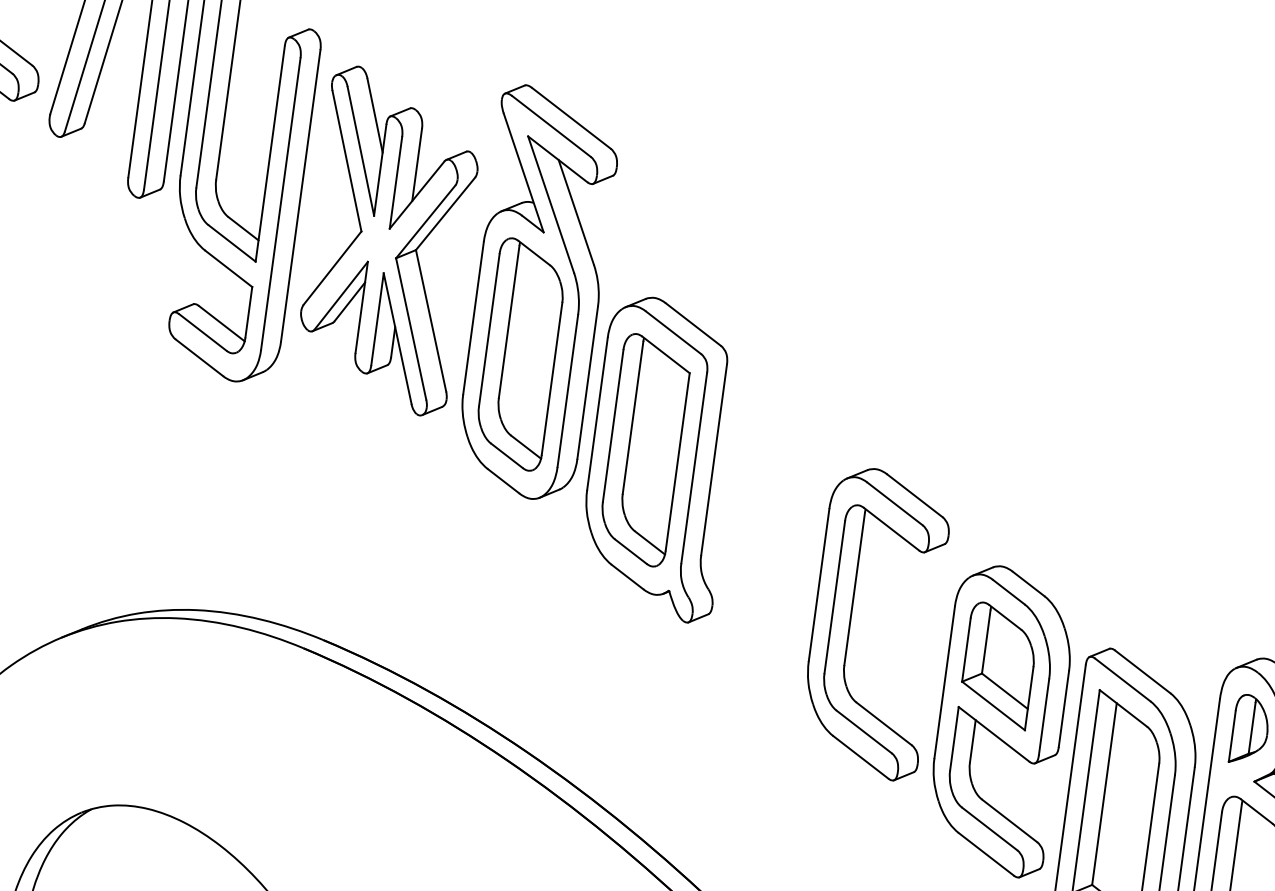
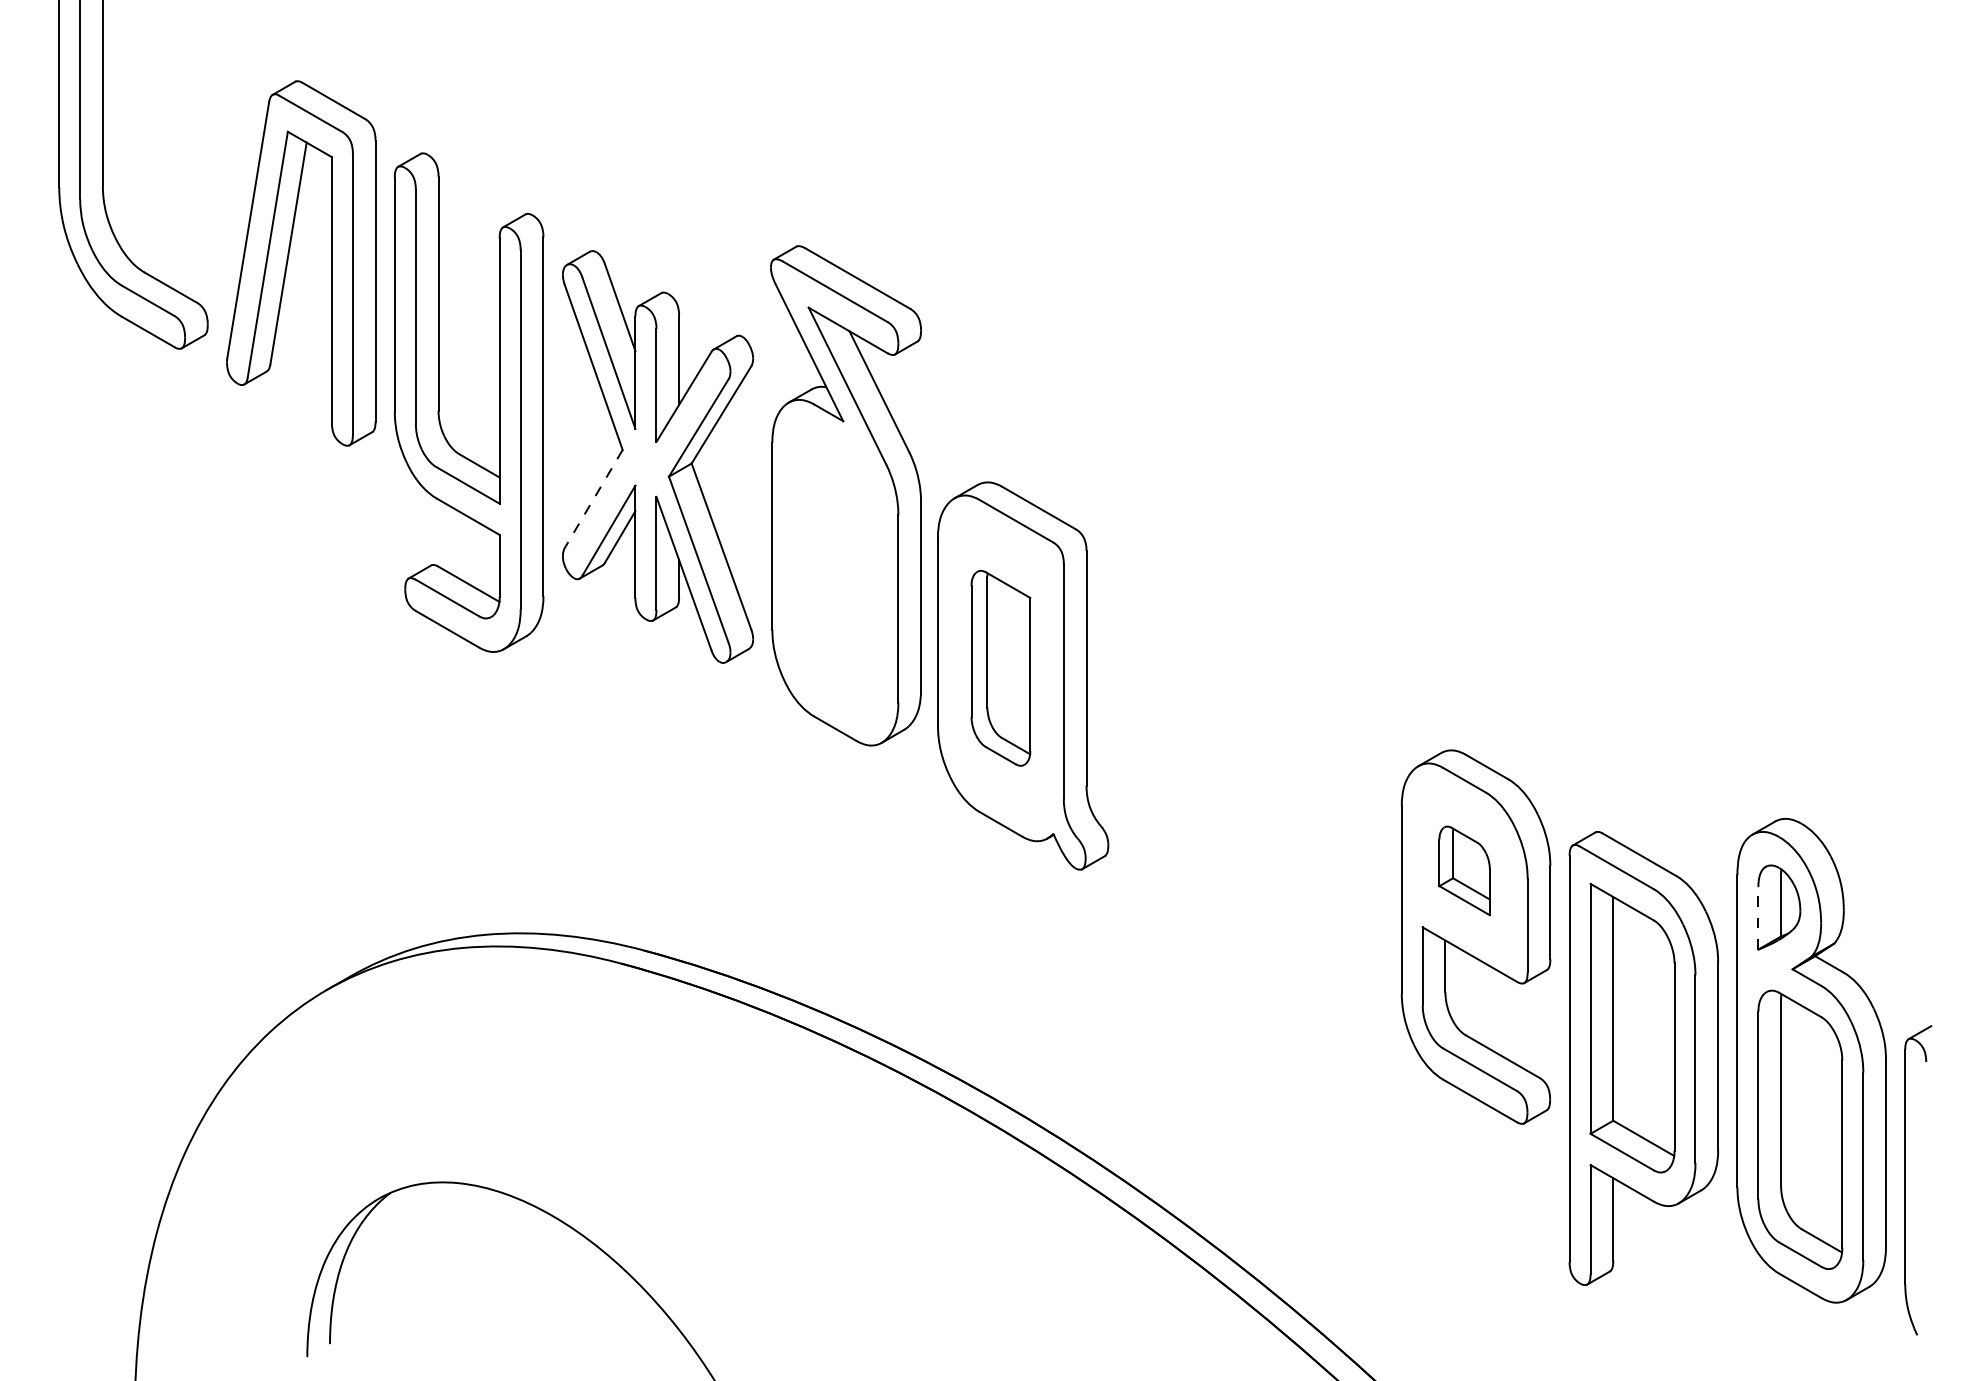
line: (332, 268) -> (593, 499), solid -> dashed
part: (520, 354) -> (835, 572), removed
part: (644, 450) -> (1000, 668), size x0.7
part: (851, 619) -> (1278, 839), removed
part: (998, 665) -> (1464, 870), size x0.6
line: (1232, 735) -> (1758, 917), solid -> dashed

